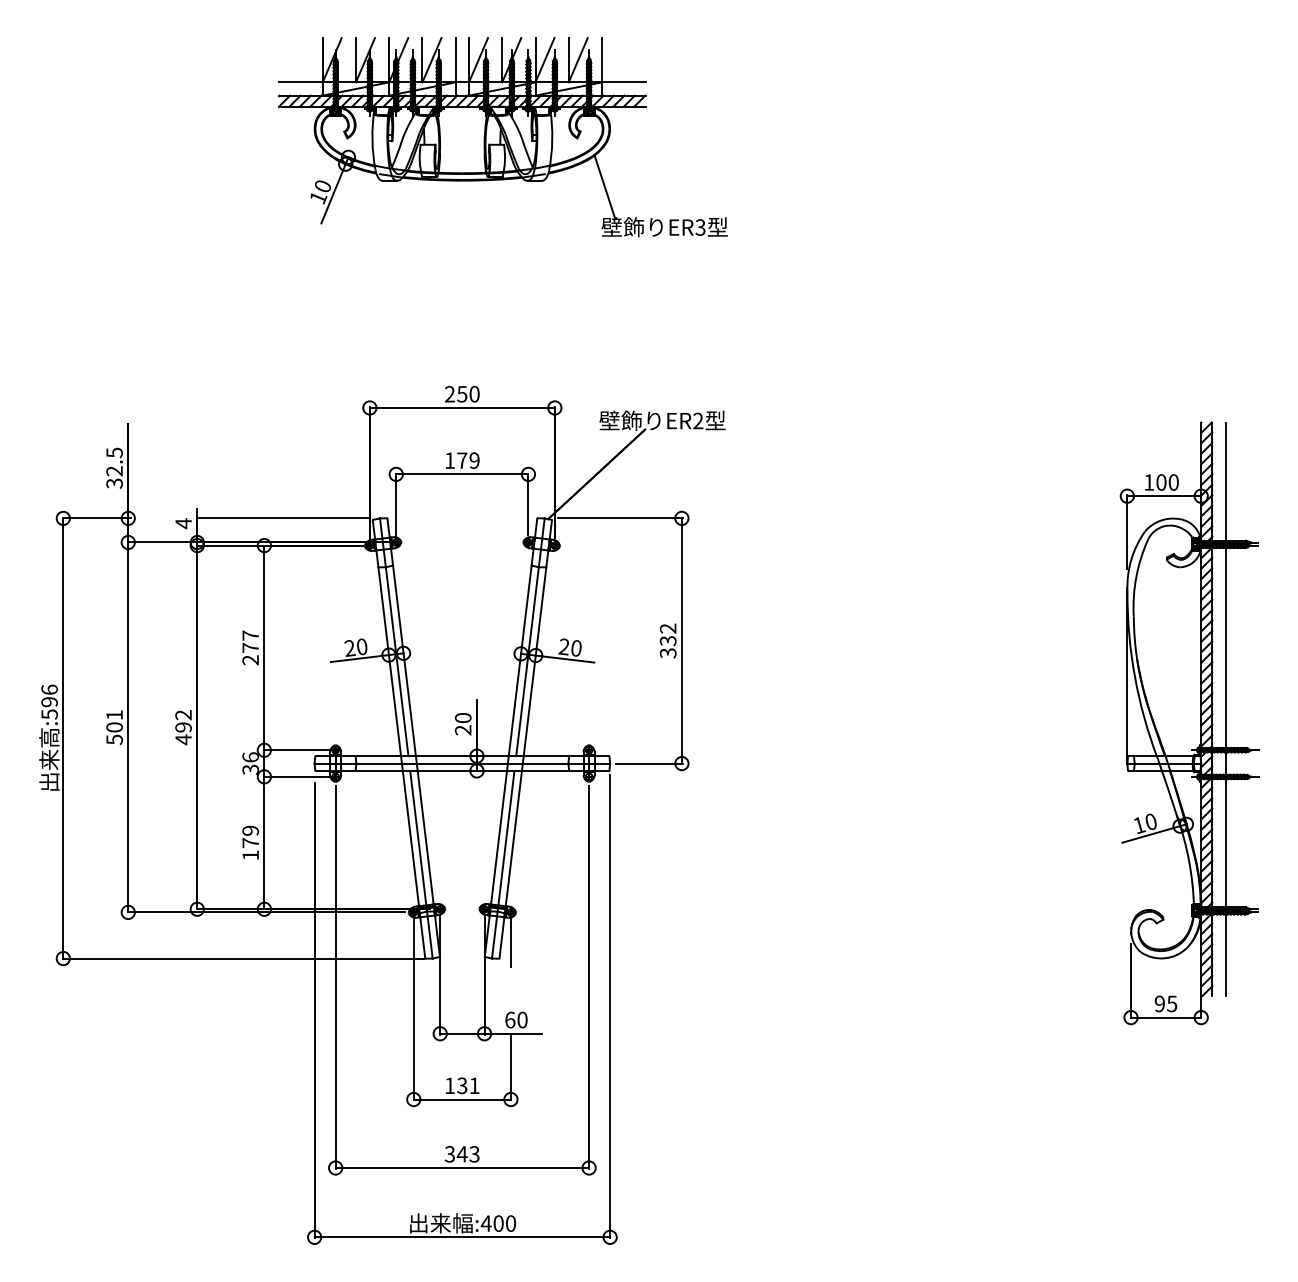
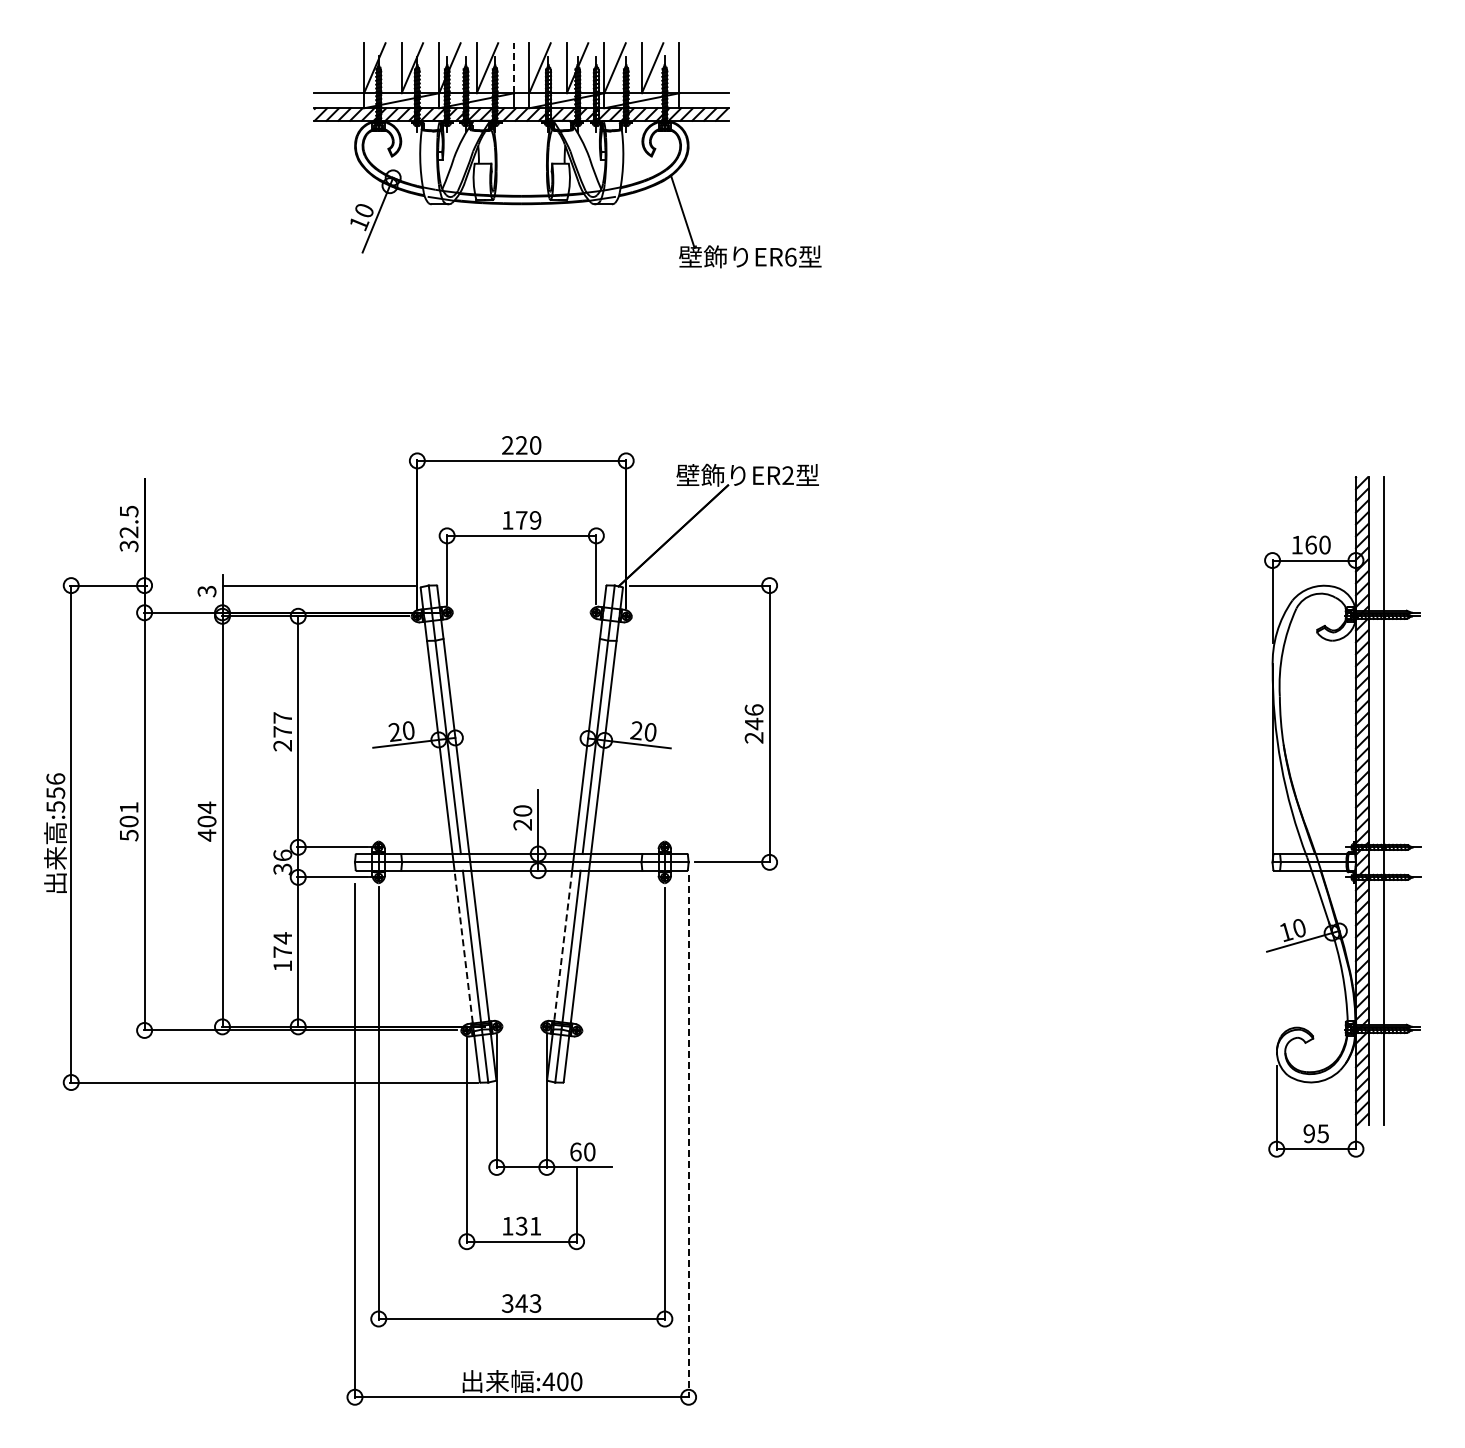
line: (455, 59) -> (514, 67), solid -> dashed
text: (700, 226) -> (790, 256), ER3 -> ER6
text: (462, 394) -> (521, 445), 250 -> 220
text: (1160, 482) -> (1310, 544), 100 -> 160
text: (183, 523) -> (206, 591), 4 -> 3
text: (667, 640) -> (753, 723), 332 -> 246
text: (49, 701) -> (55, 792), :596 -> :556
text: (183, 721) -> (206, 814), 492 -> 404
text: (250, 830) -> (282, 938), 179 -> 174
line: (499, 837) -> (563, 945), solid -> dashed
line: (410, 838) -> (463, 946), solid -> dashed
line: (510, 942) -> (576, 1064), removed
line: (610, 1006) -> (688, 1136), solid -> dashed

